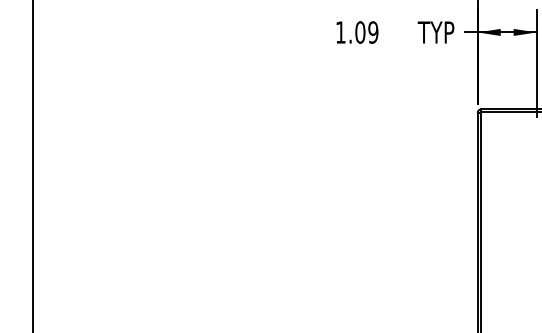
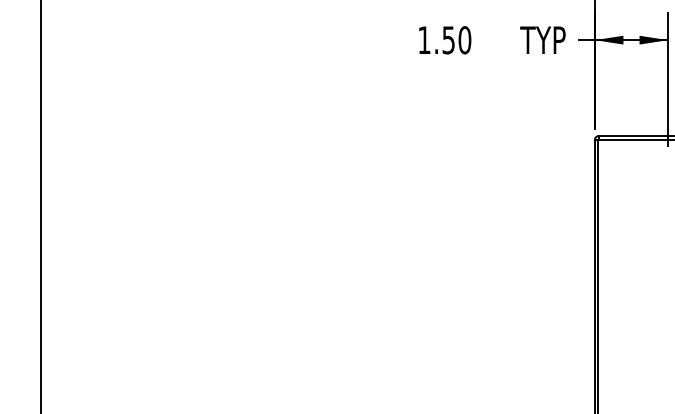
text: (366, 32) -> (456, 40), 1.09 -> 1.50

